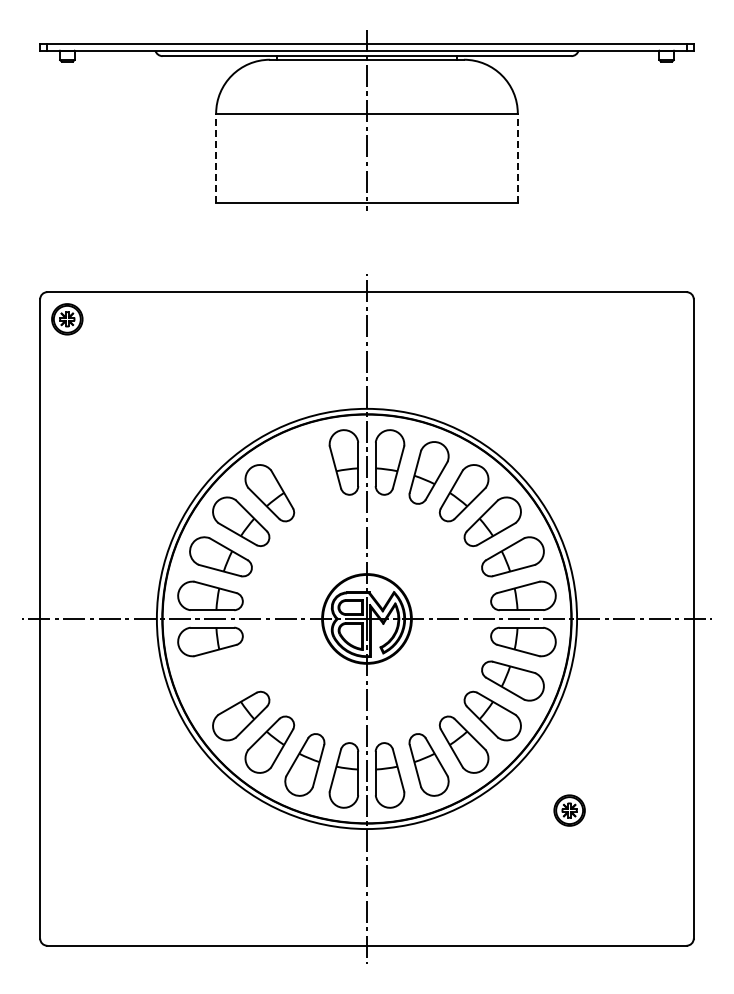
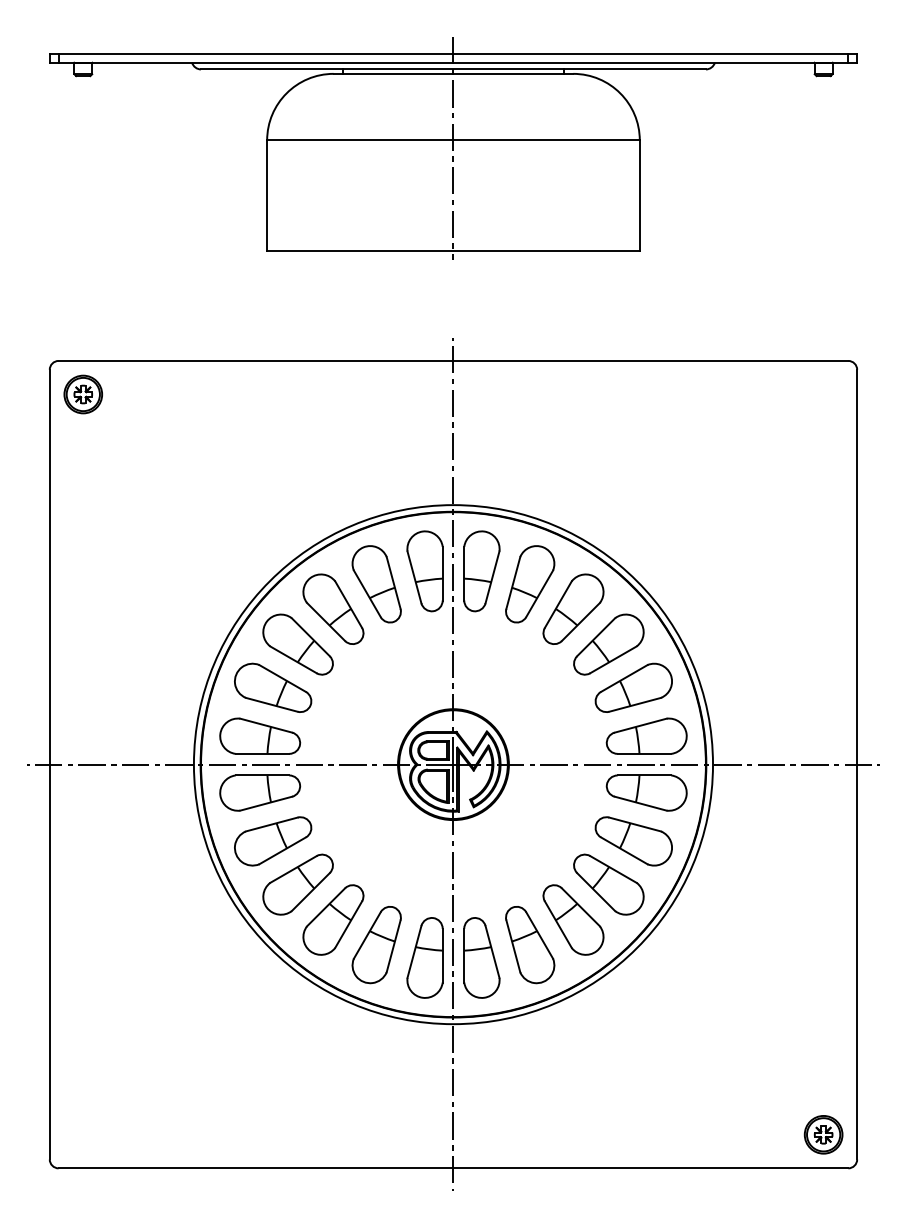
line: (216, 158) -> (267, 195), dashed -> solid
line: (517, 158) -> (639, 195), dashed -> solid
part: (304, 472) -> (376, 583), added
part: (220, 680) -> (272, 840), added
part: (569, 810) -> (823, 1134), moved

